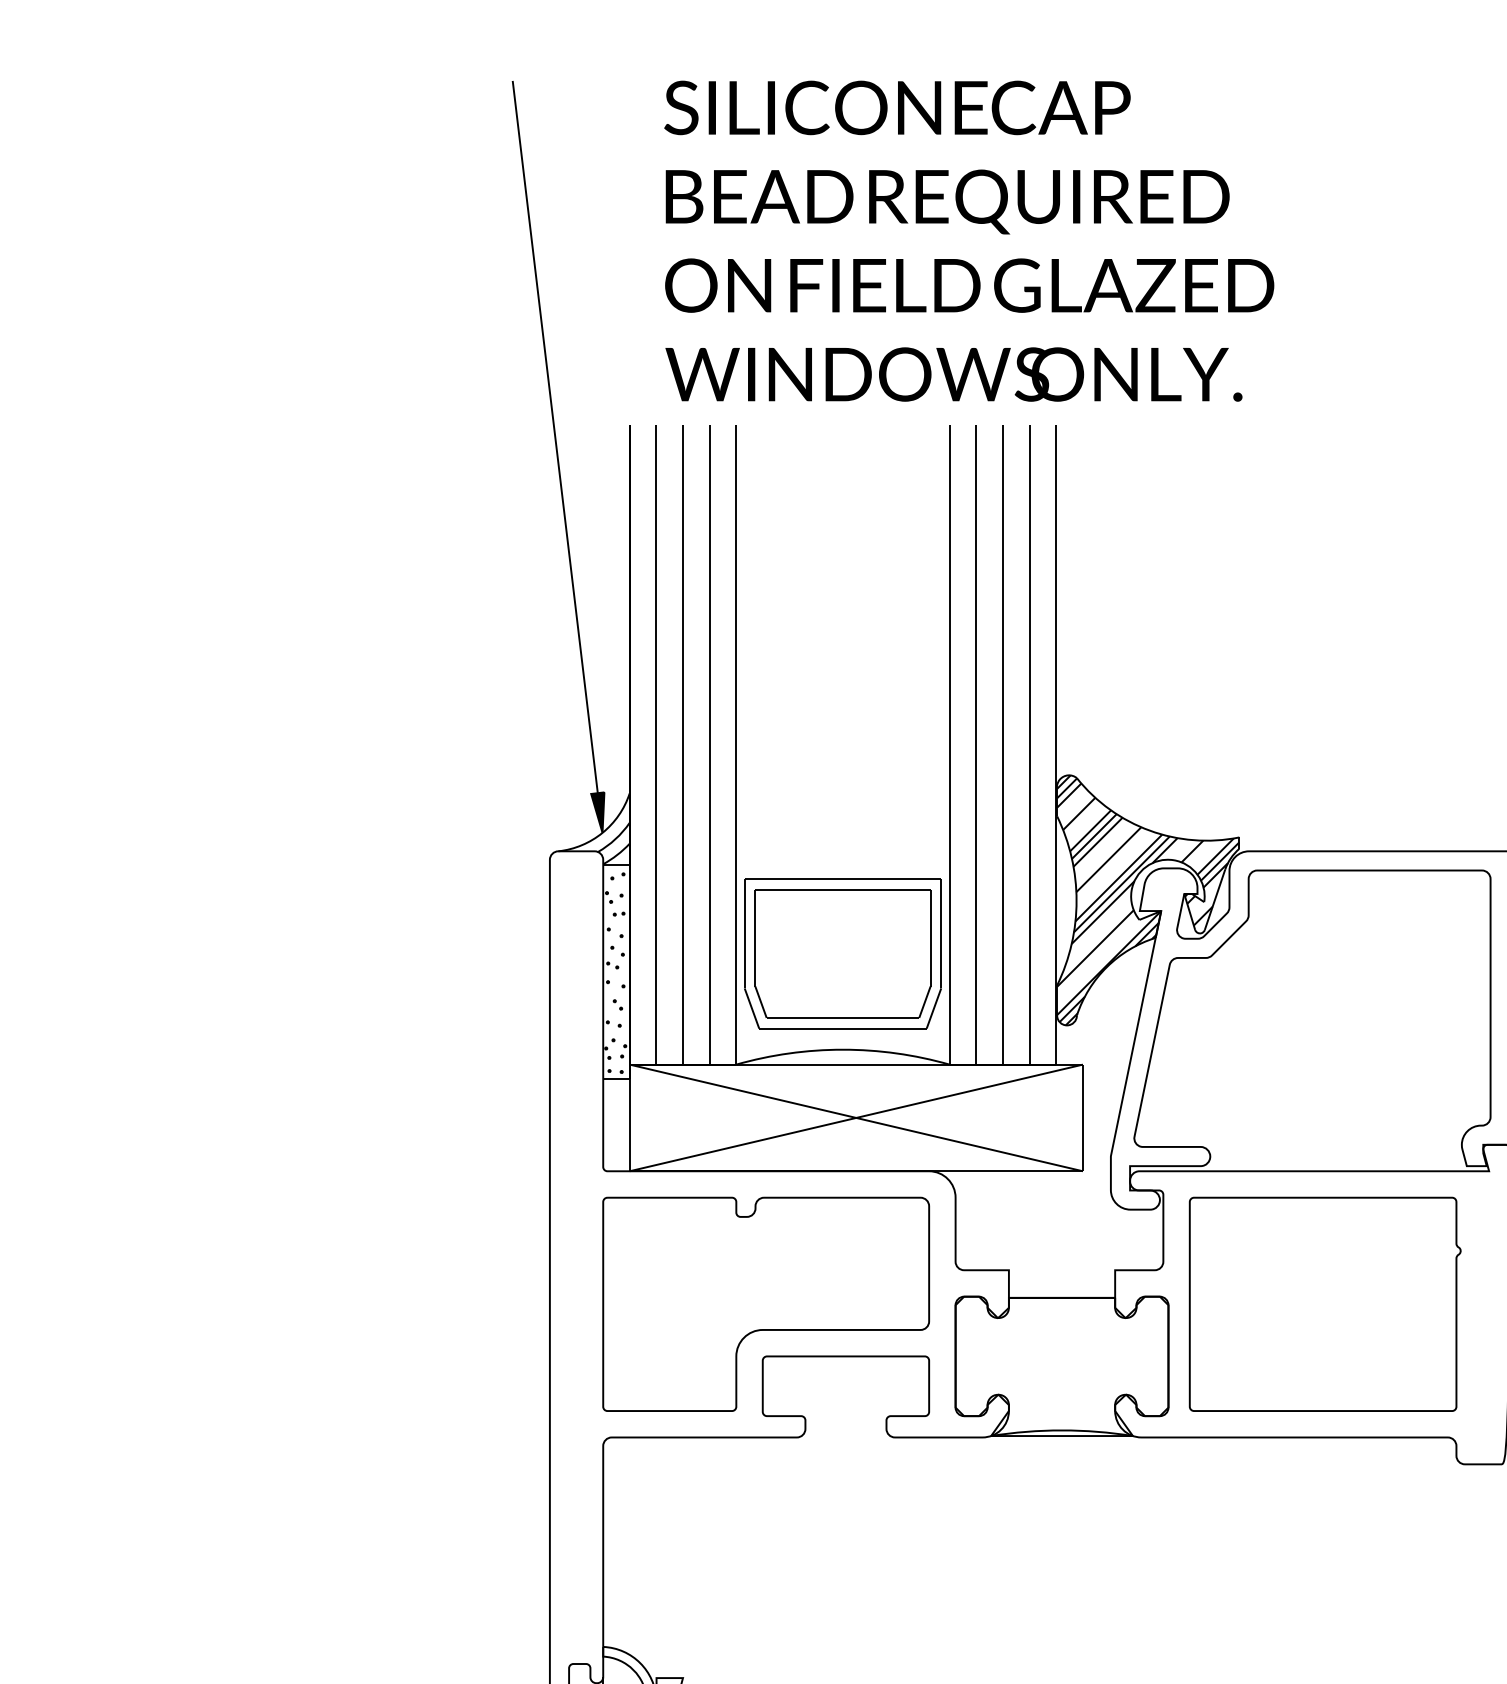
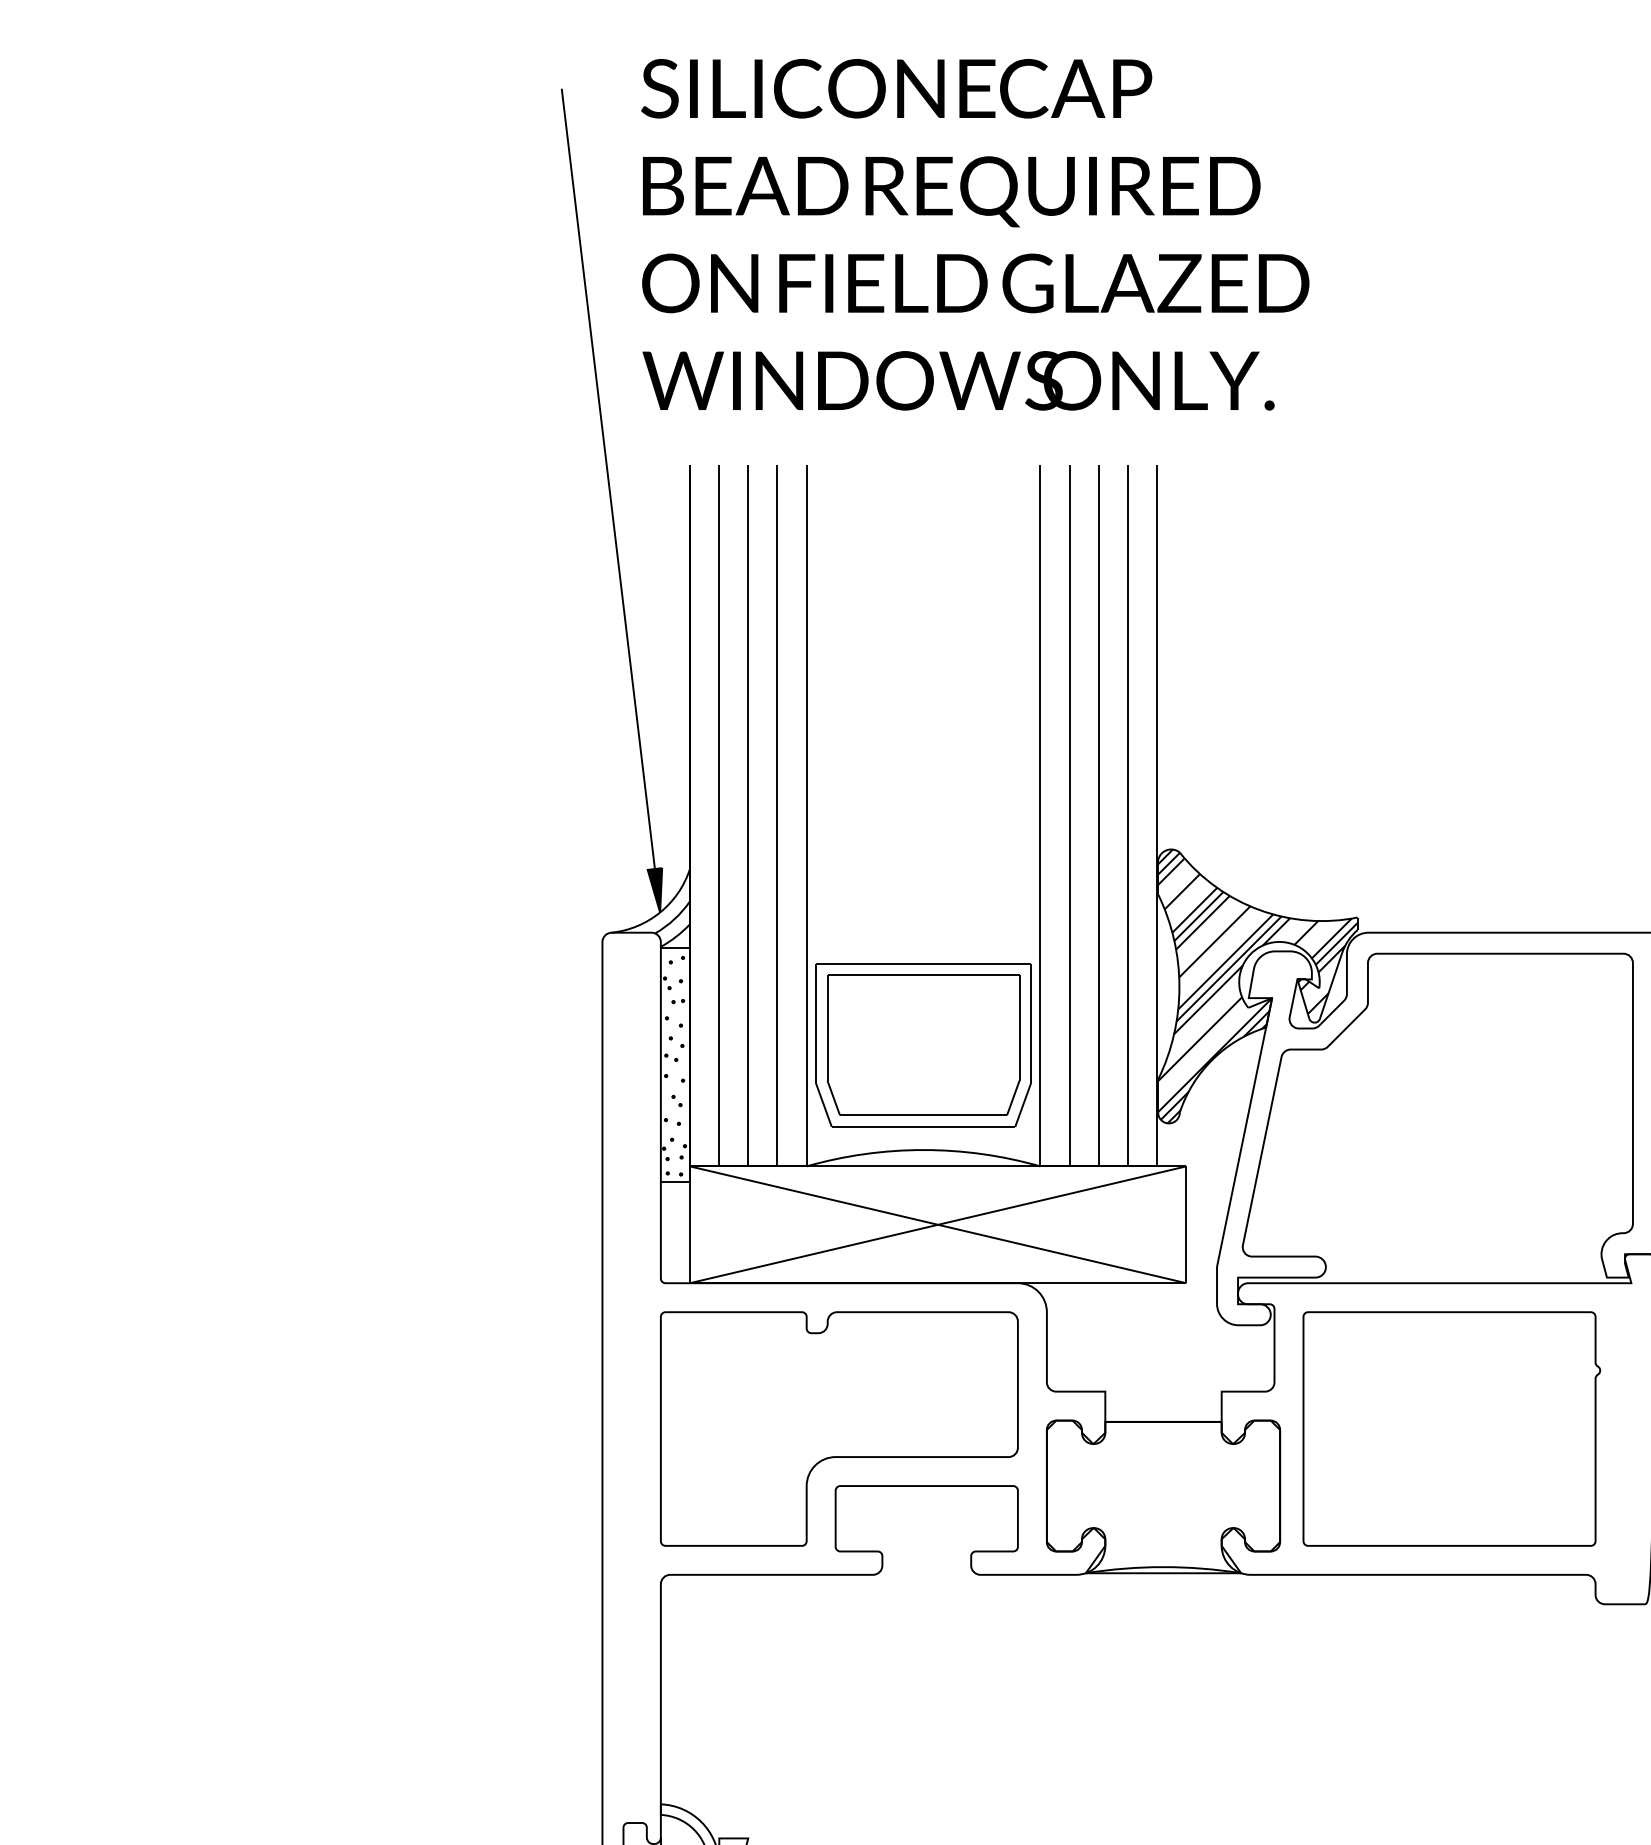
text: (969, 240) -> (975, 233), moved

